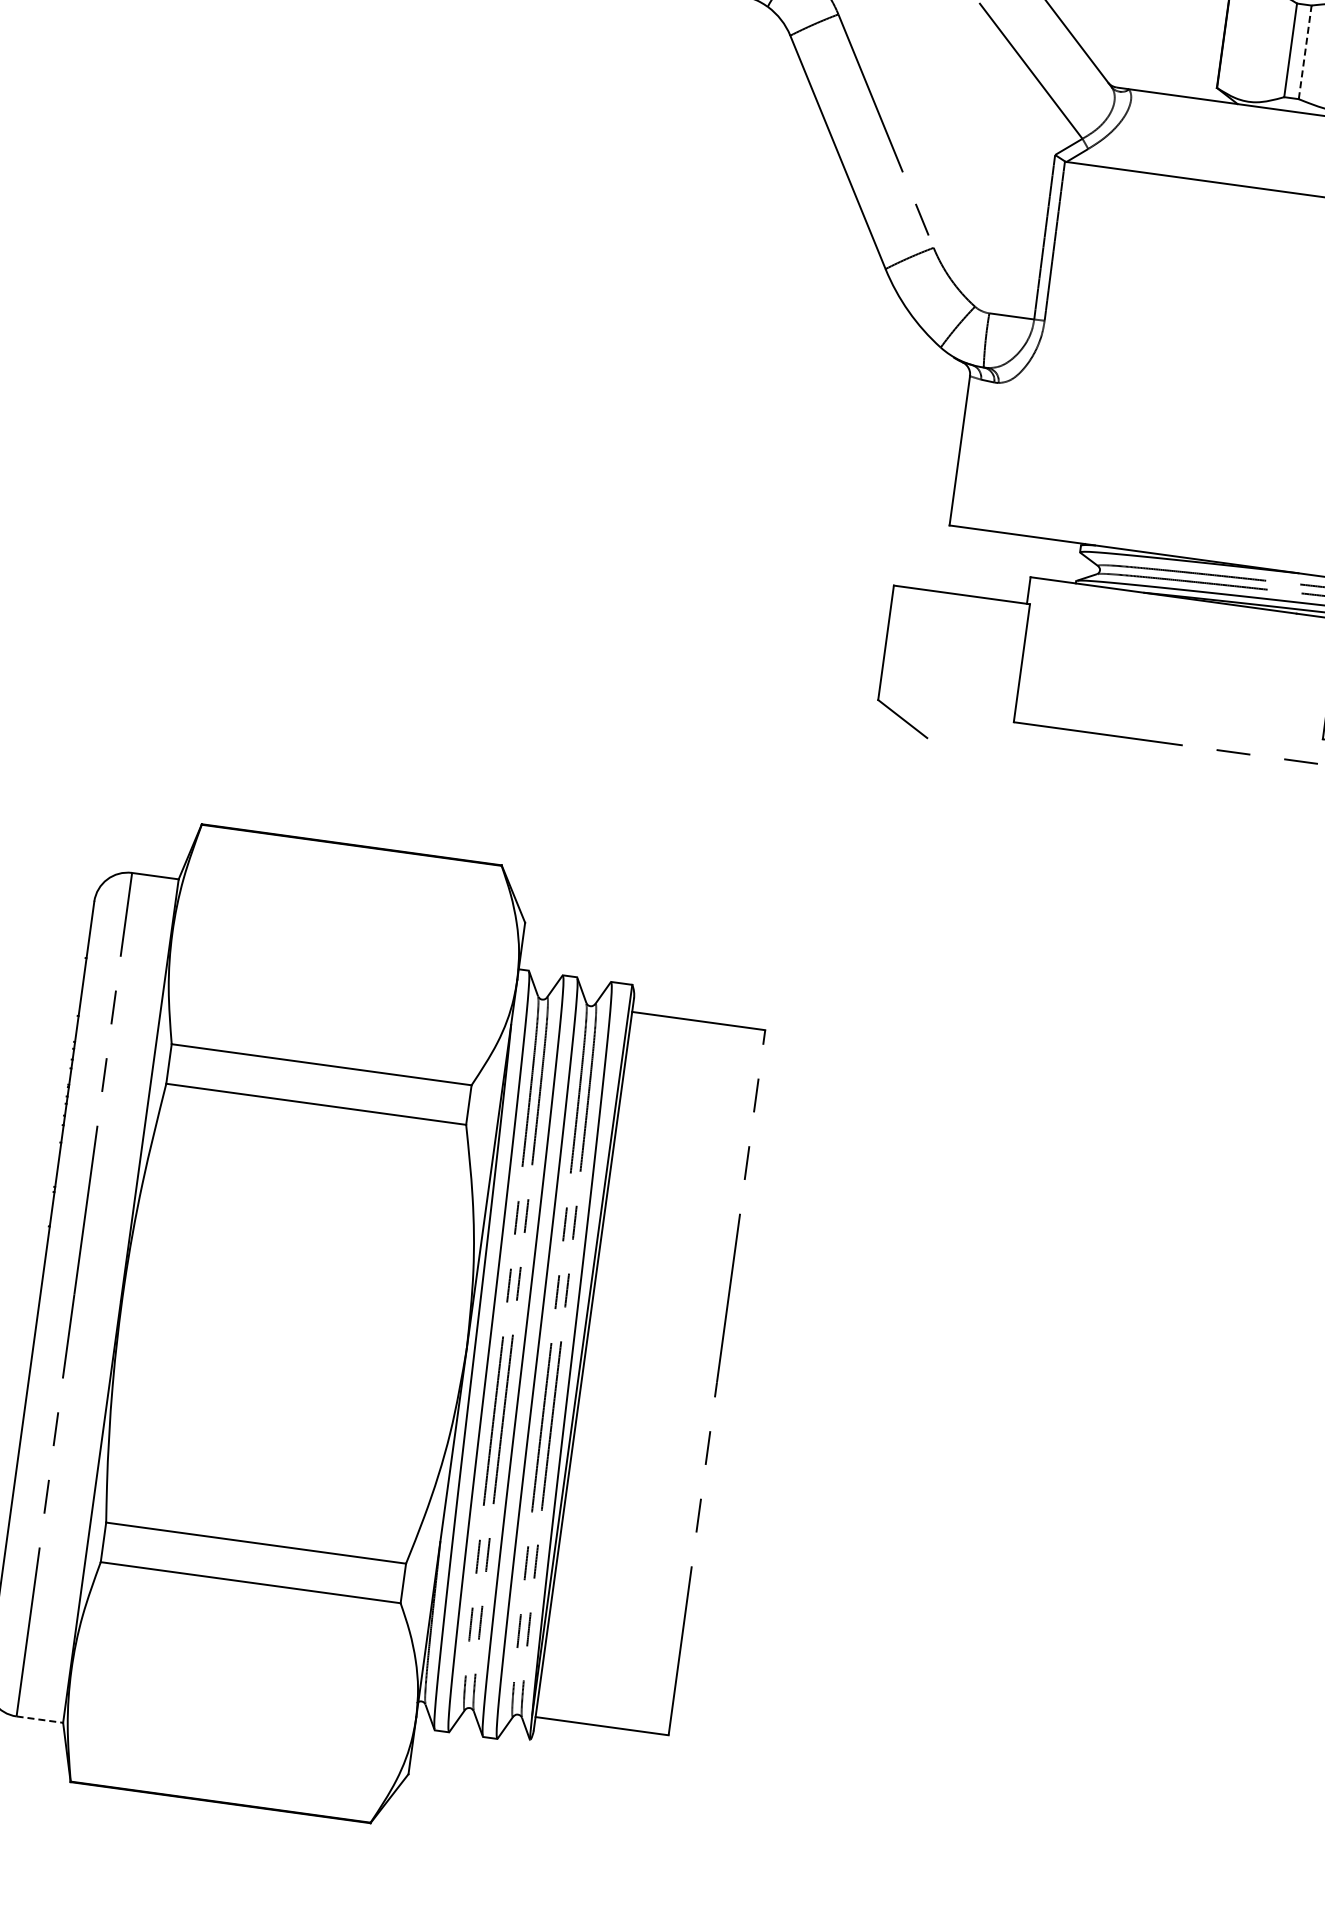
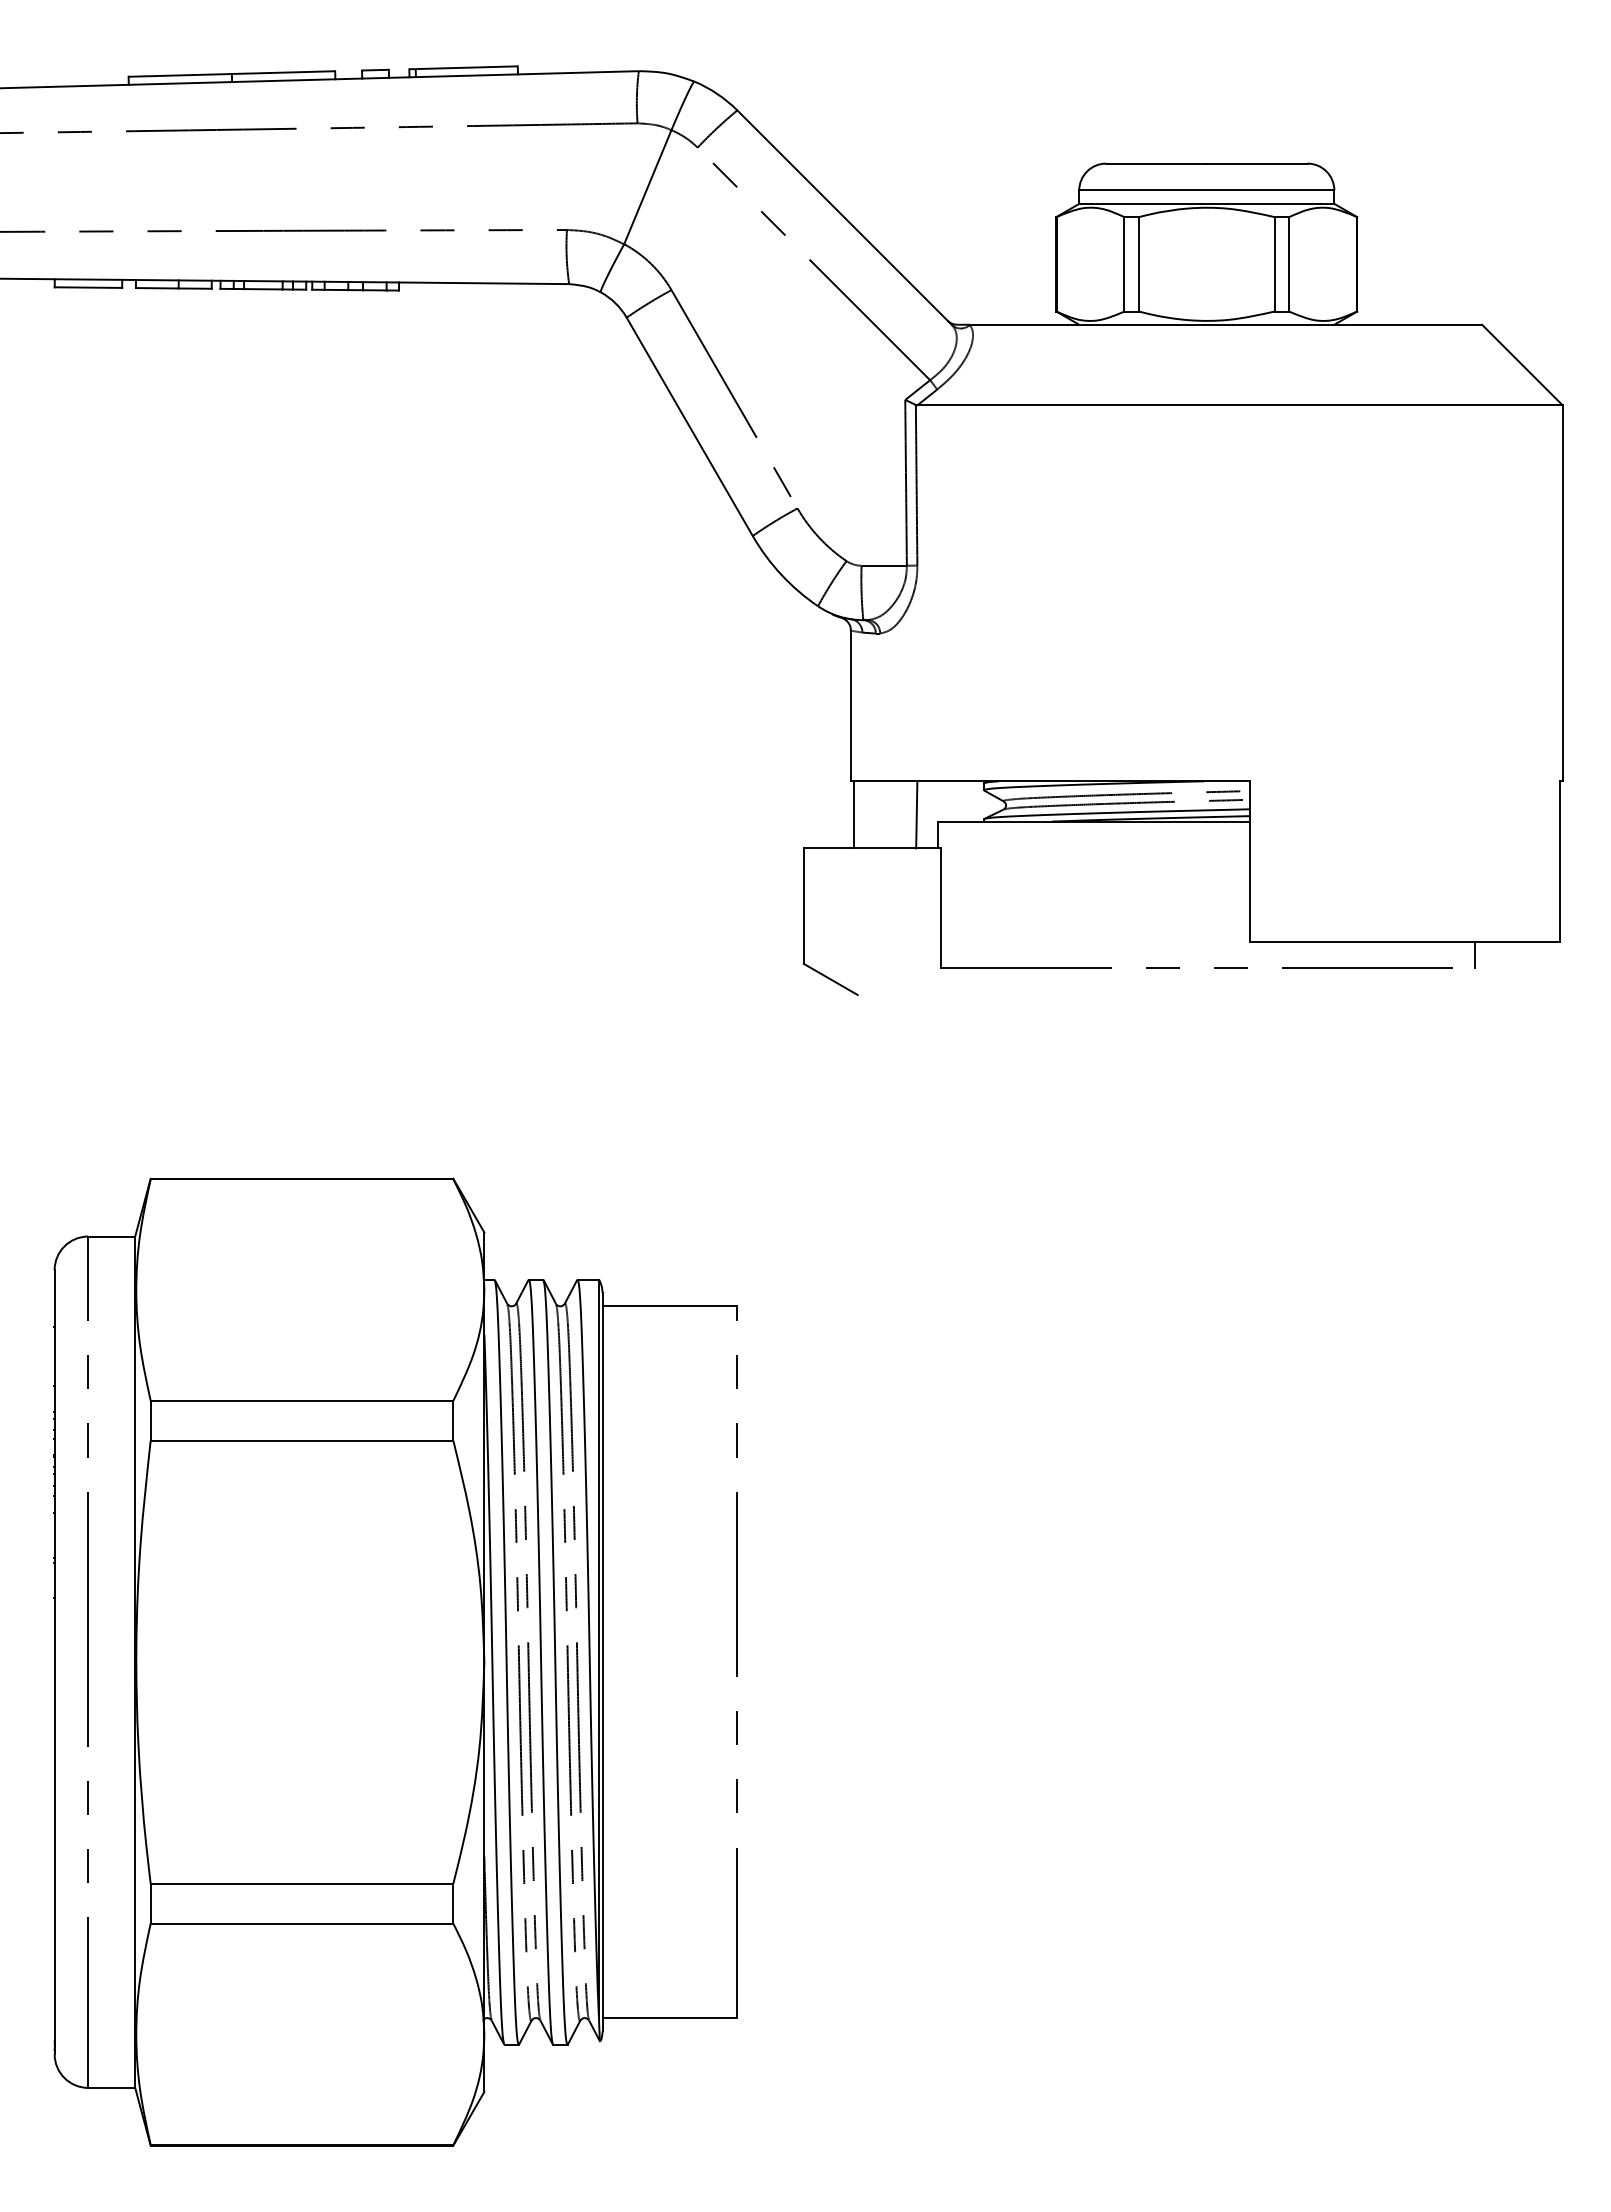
line: (1305, 51) -> (1139, 263), dashed -> solid
line: (947, 558) -> (853, 814), added
line: (1010, 567) -> (916, 814), added
line: (40, 1719) -> (112, 2087), dashed -> solid

